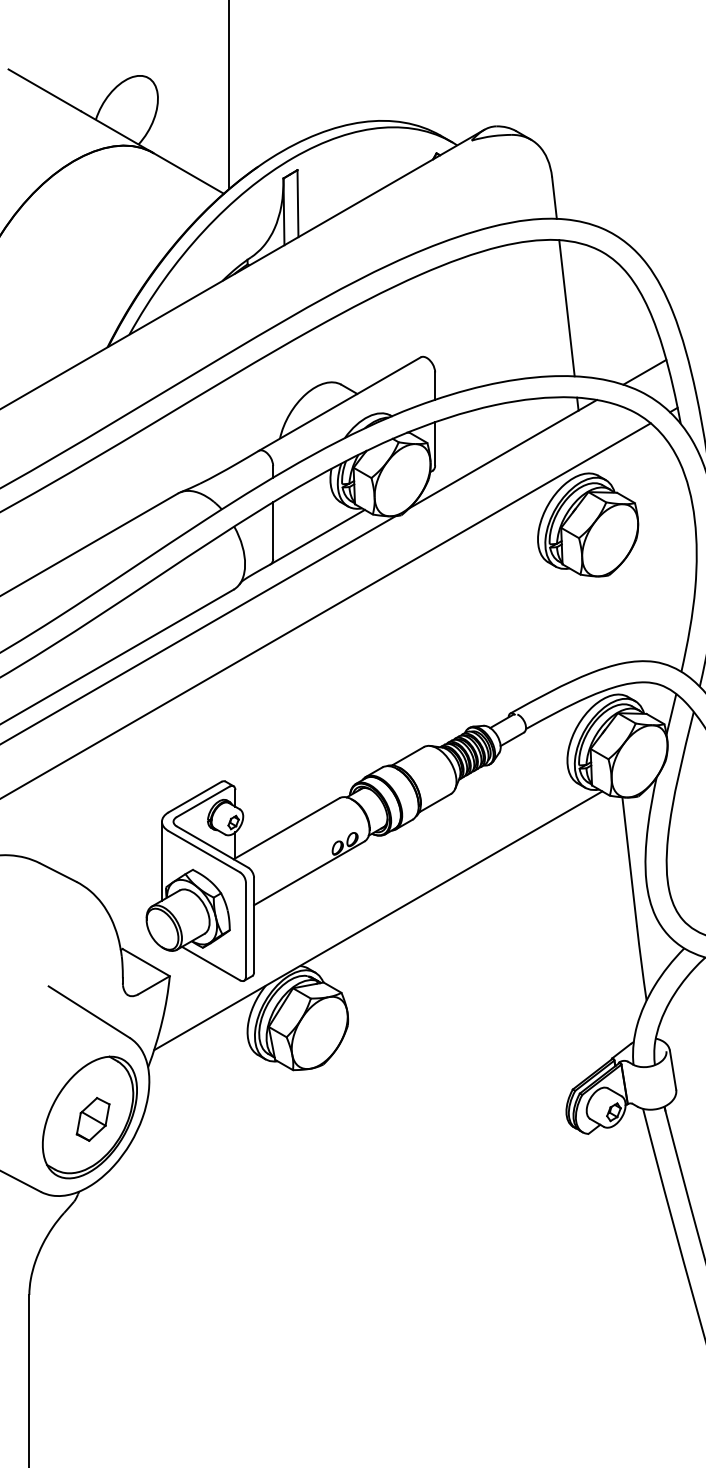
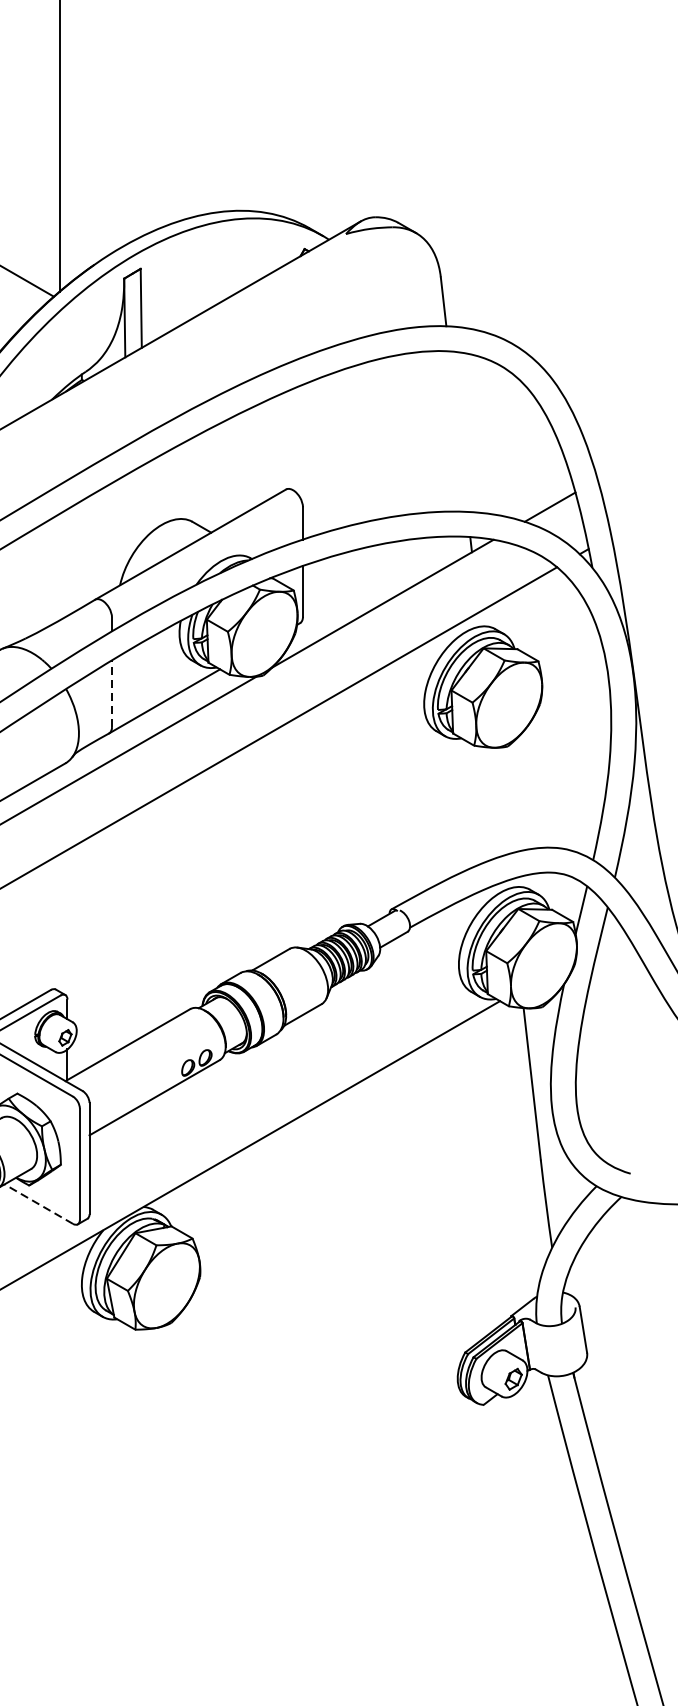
line: (566, 308) -> (457, 431), removed
line: (273, 530) -> (112, 693), solid -> dashed
line: (210, 963) -> (38, 1203), solid -> dashed

